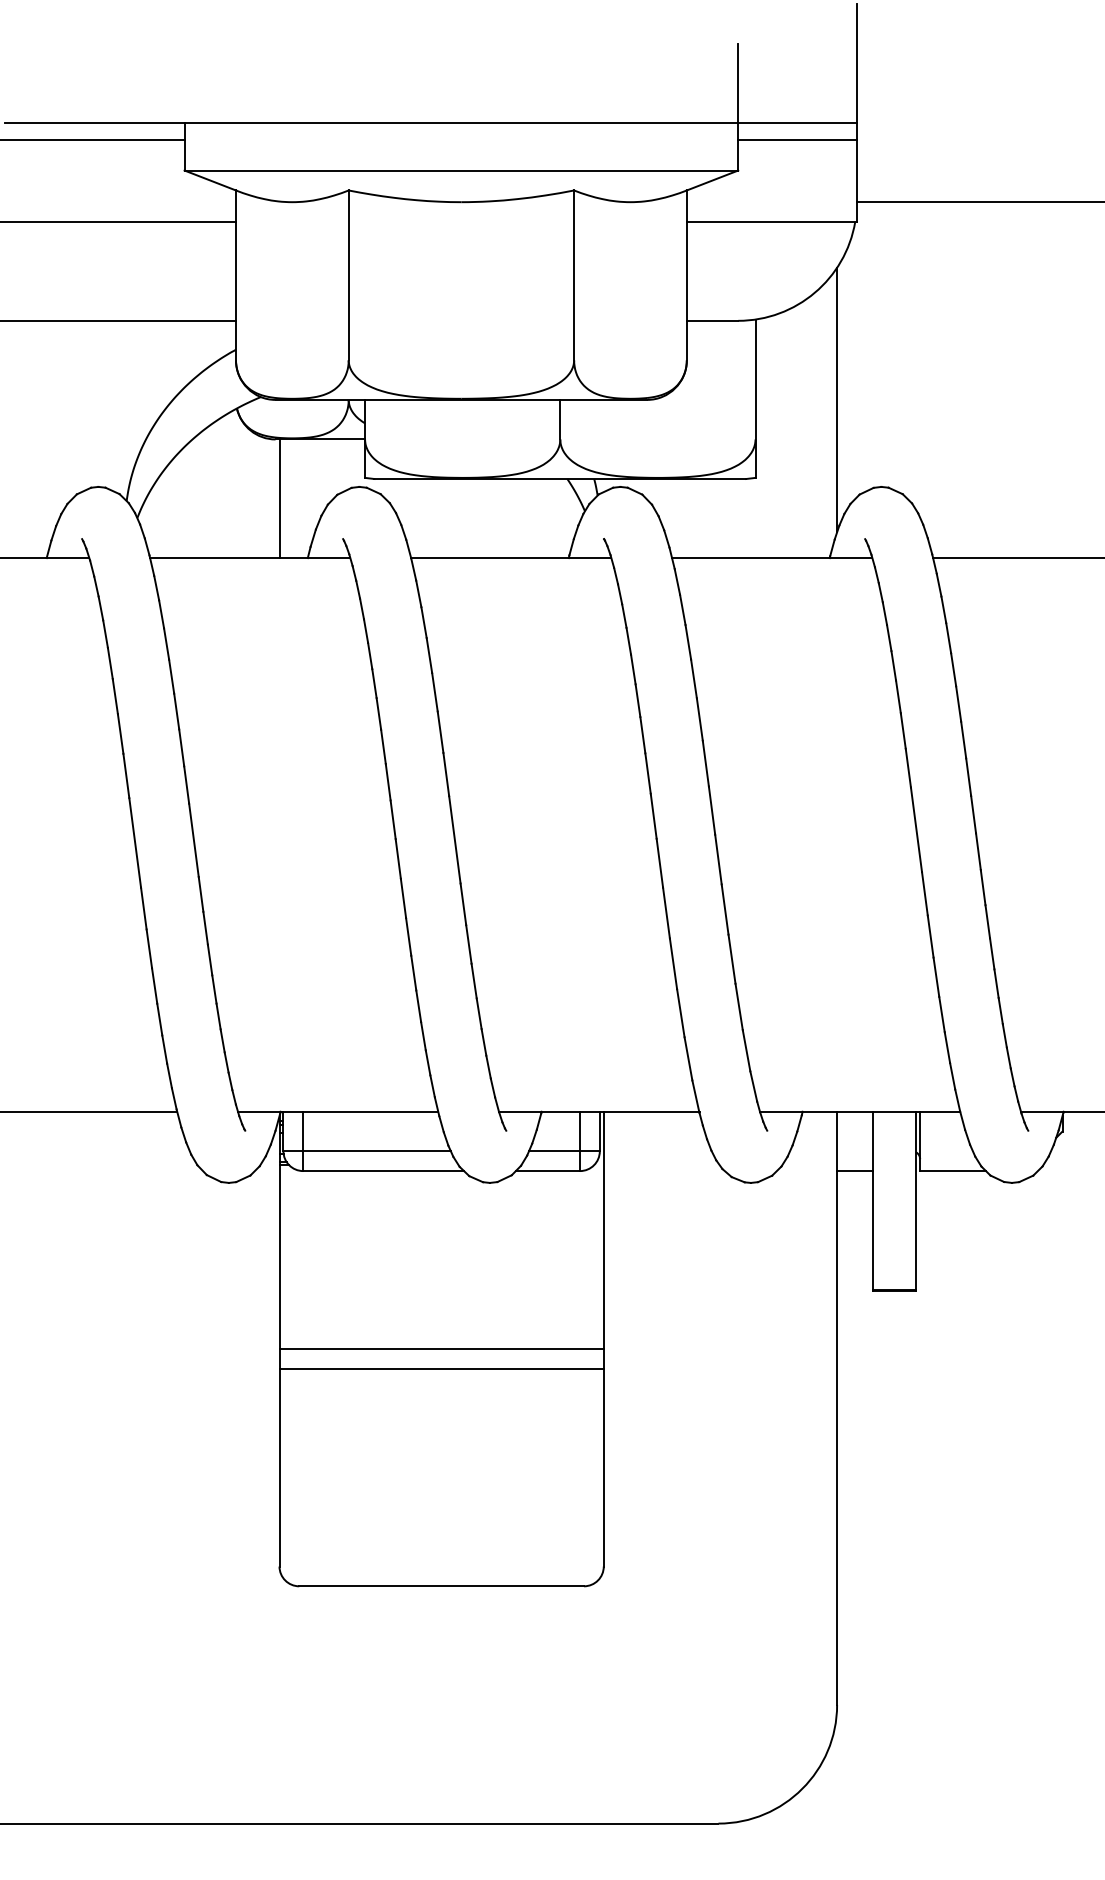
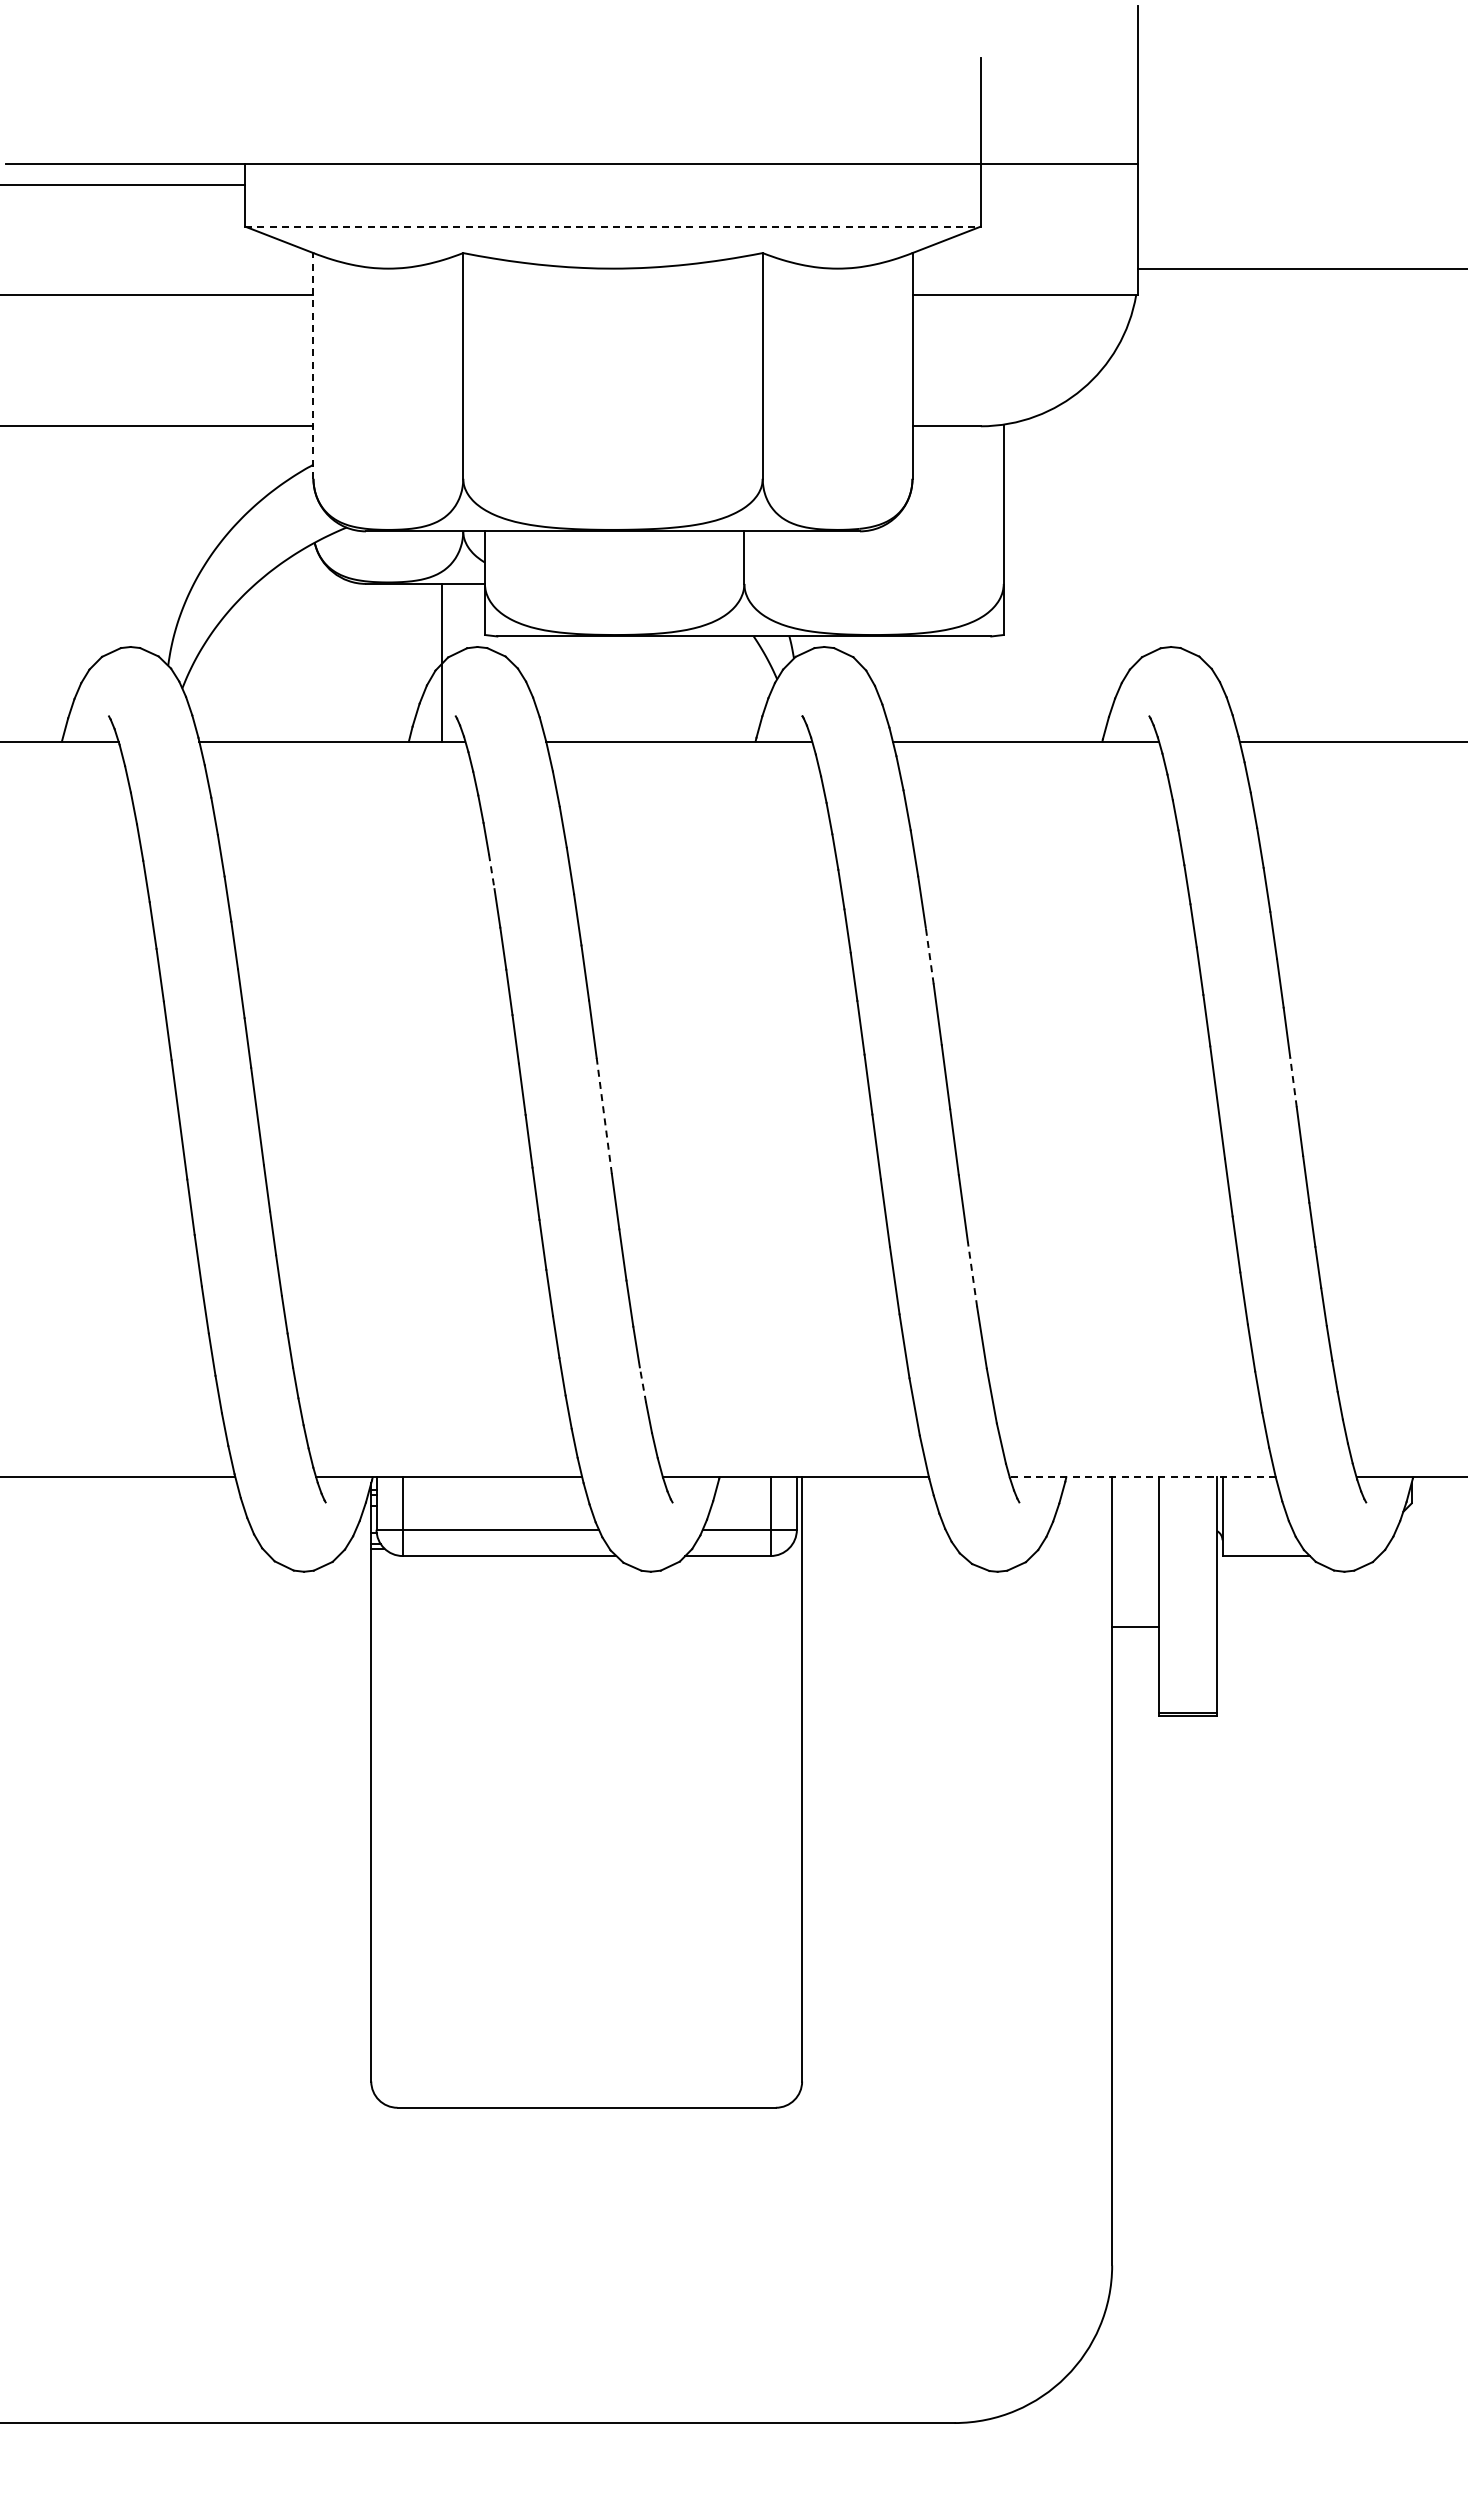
line: (797, 139) -> (1059, 185), removed
line: (461, 170) -> (612, 226), solid -> dashed
line: (236, 275) -> (313, 365), solid -> dashed
line: (837, 400) -> (1112, 531), removed
line: (279, 498) -> (442, 662), moved
line: (369, 655) -> (491, 871), solid -> dashed
line: (699, 719) -> (929, 956), solid -> dashed
line: (973, 813) -> (1293, 1081), solid -> dashed
line: (455, 839) -> (604, 1115), solid -> dashed
line: (731, 959) -> (972, 1274), solid -> dashed
line: (483, 1042) -> (642, 1385), solid -> dashed
line: (859, 1111) -> (1142, 1477), solid -> dashed
line: (854, 1171) -> (1135, 1627), moved
line: (441, 1349) -> (586, 1792), removed
line: (441, 1368) -> (586, 1818), removed

